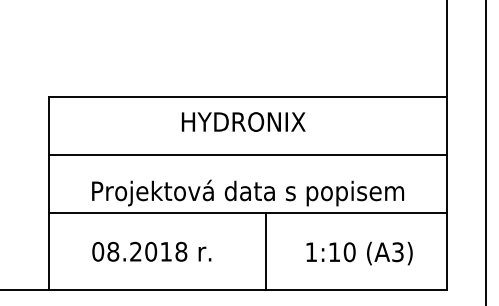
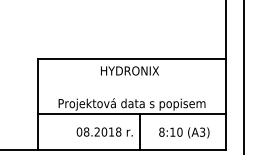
line: (246, 154) -> (131, 86), removed
text: (151, 250) -> (104, 131), moved
text: (310, 250) -> (161, 131), 1:10 -> 8:10

